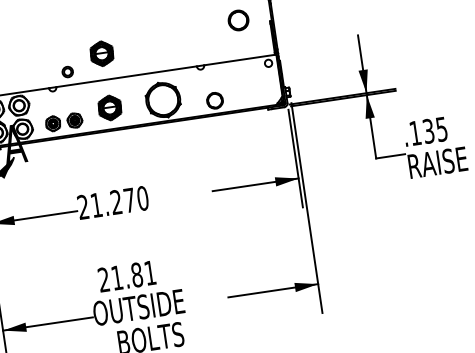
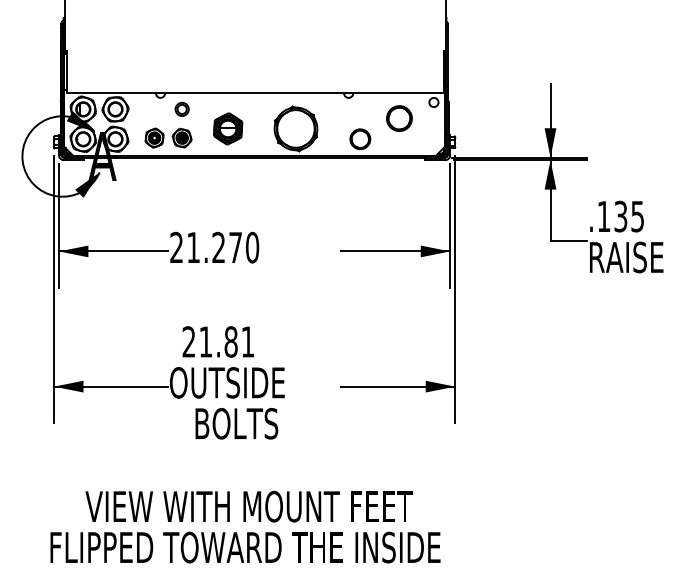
circle: (238, 20) -> (399, 118), moved
part: (102, 53) -> (228, 59), removed
part: (67, 71) -> (181, 108), moved

